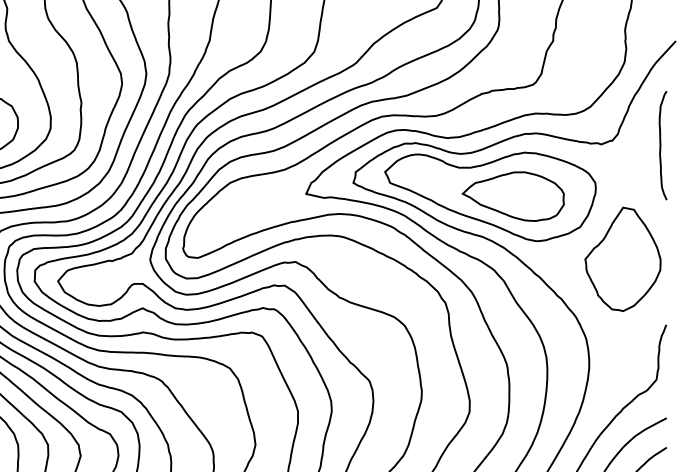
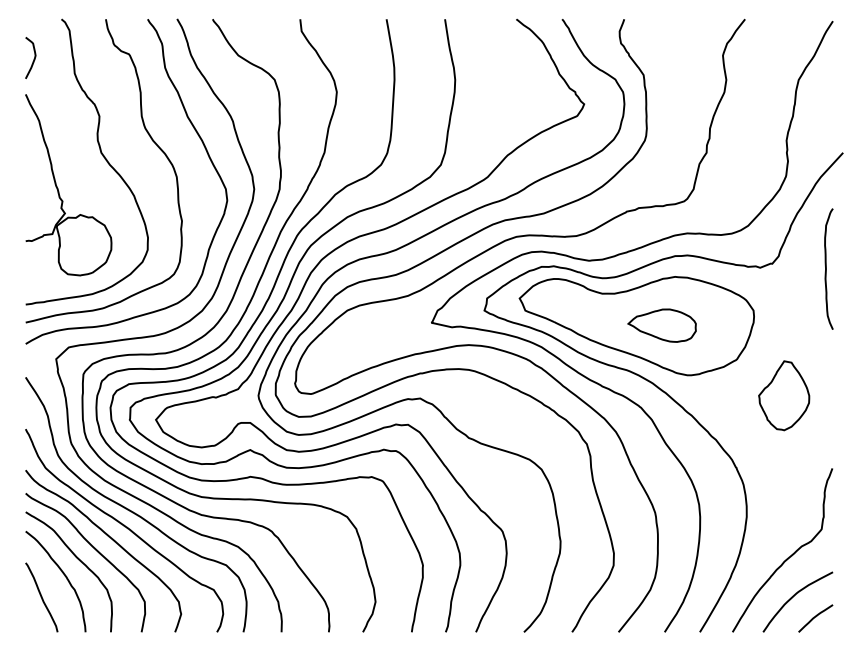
part: (512, 196) -> (661, 325), size x0.6
part: (622, 259) -> (783, 395), size x0.6

